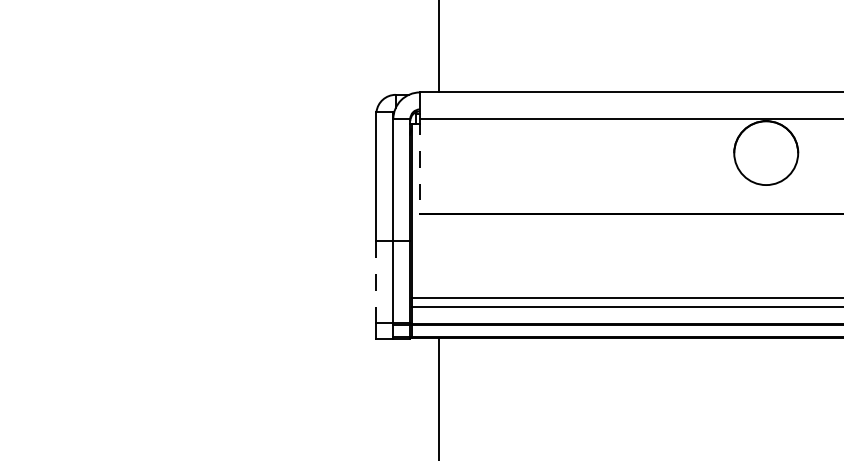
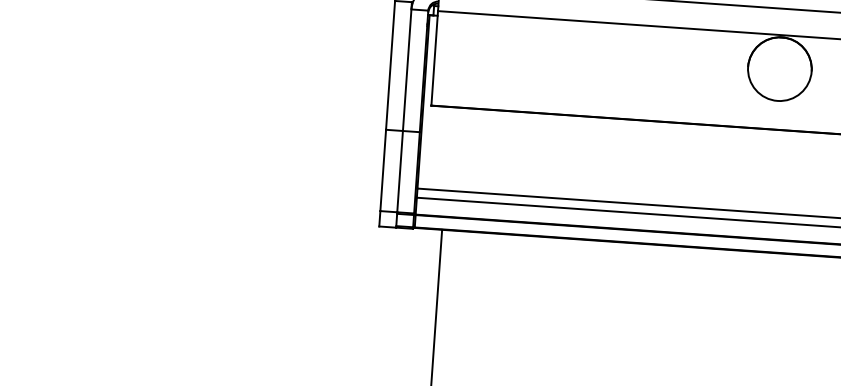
line: (420, 166) -> (435, 58), dashed -> solid
line: (376, 282) -> (383, 170), dashed -> solid

